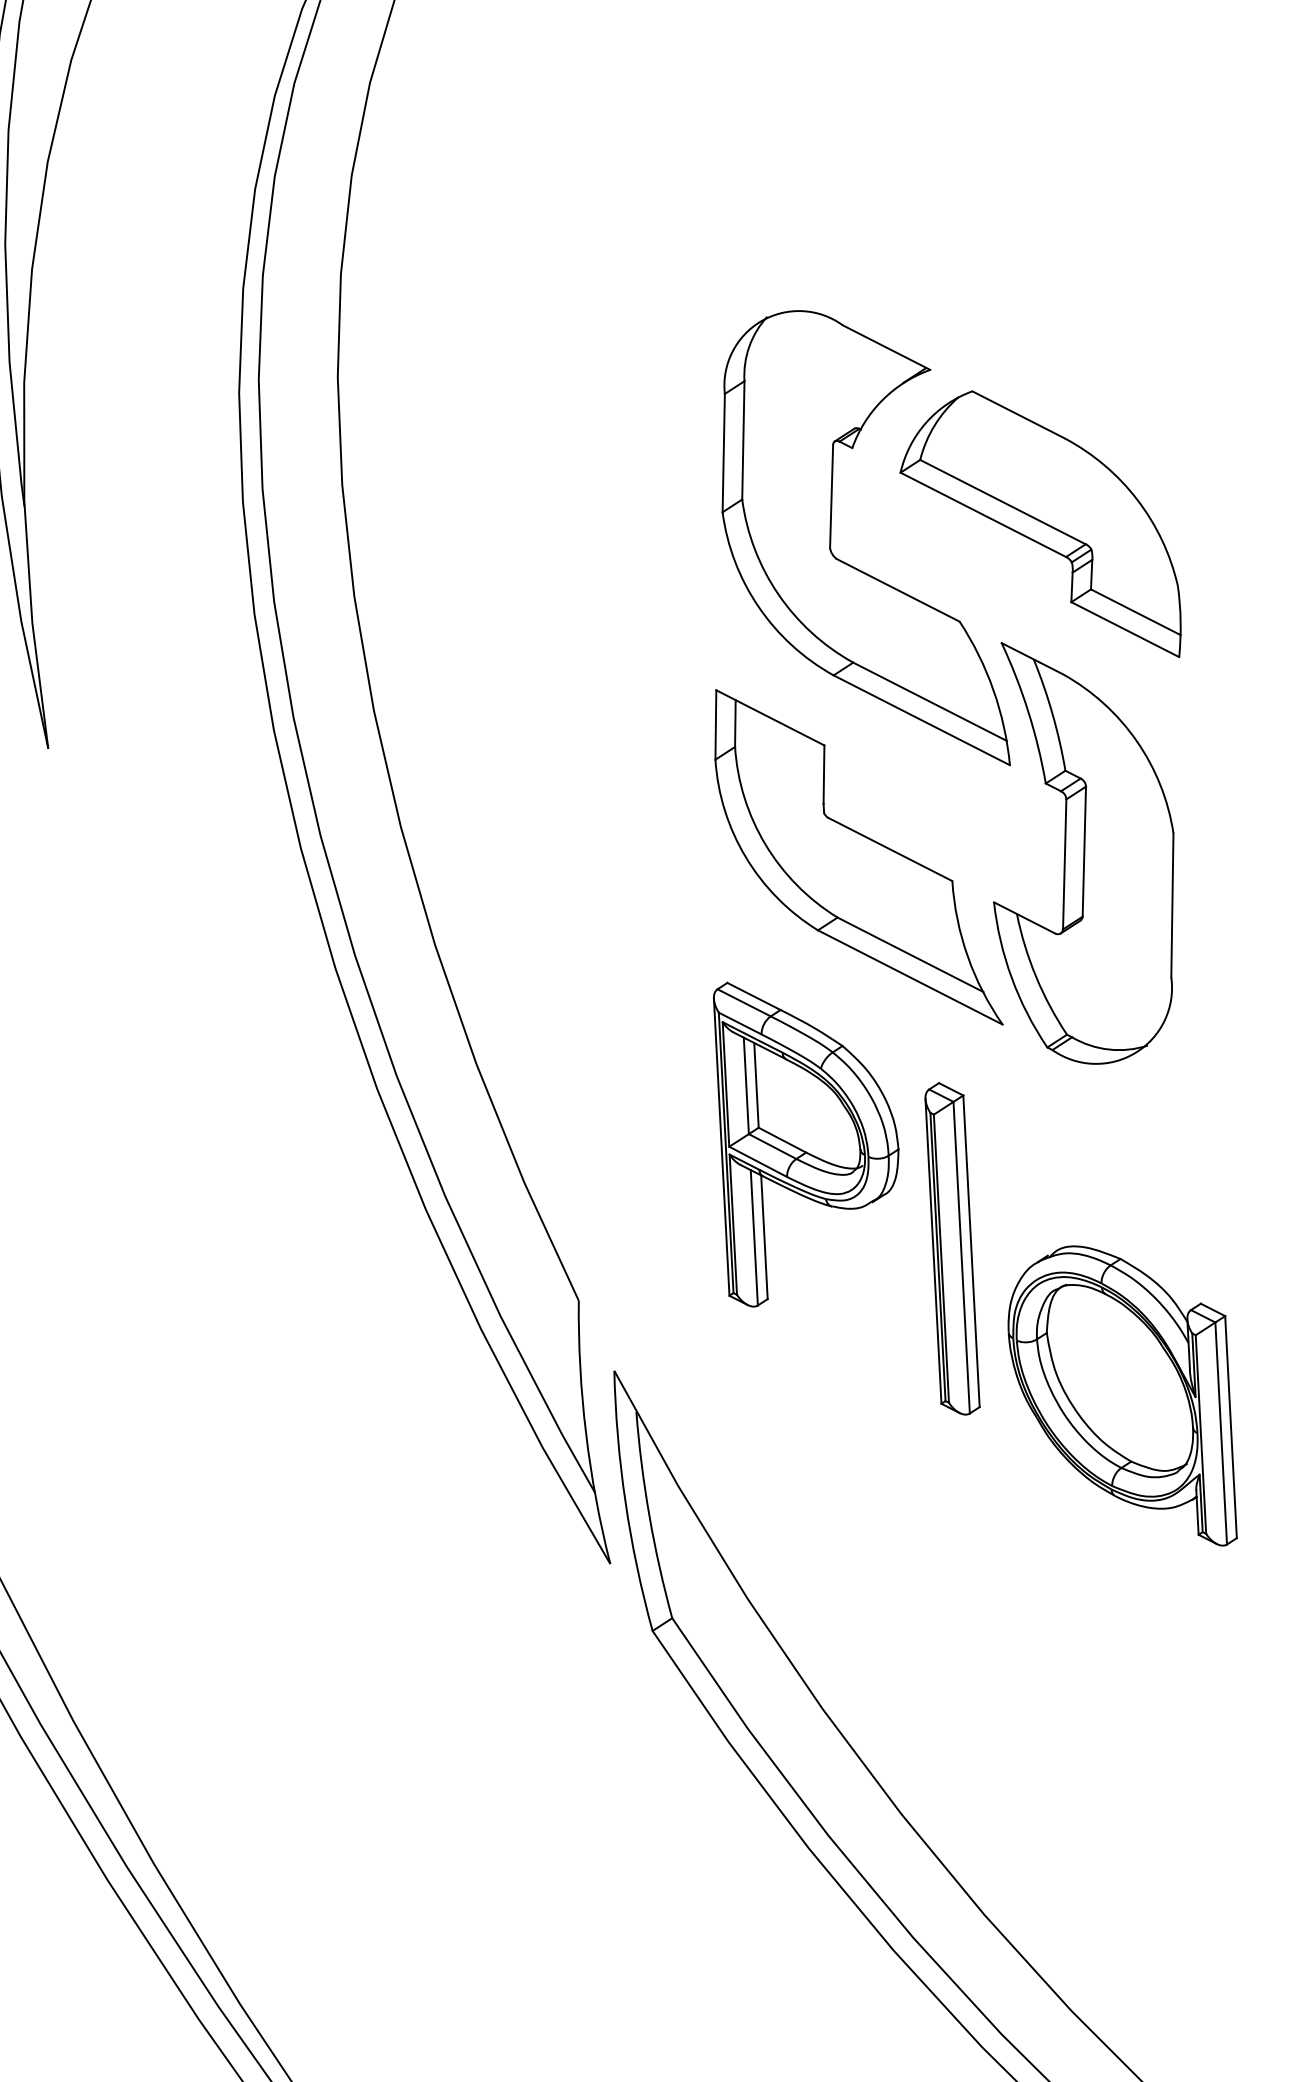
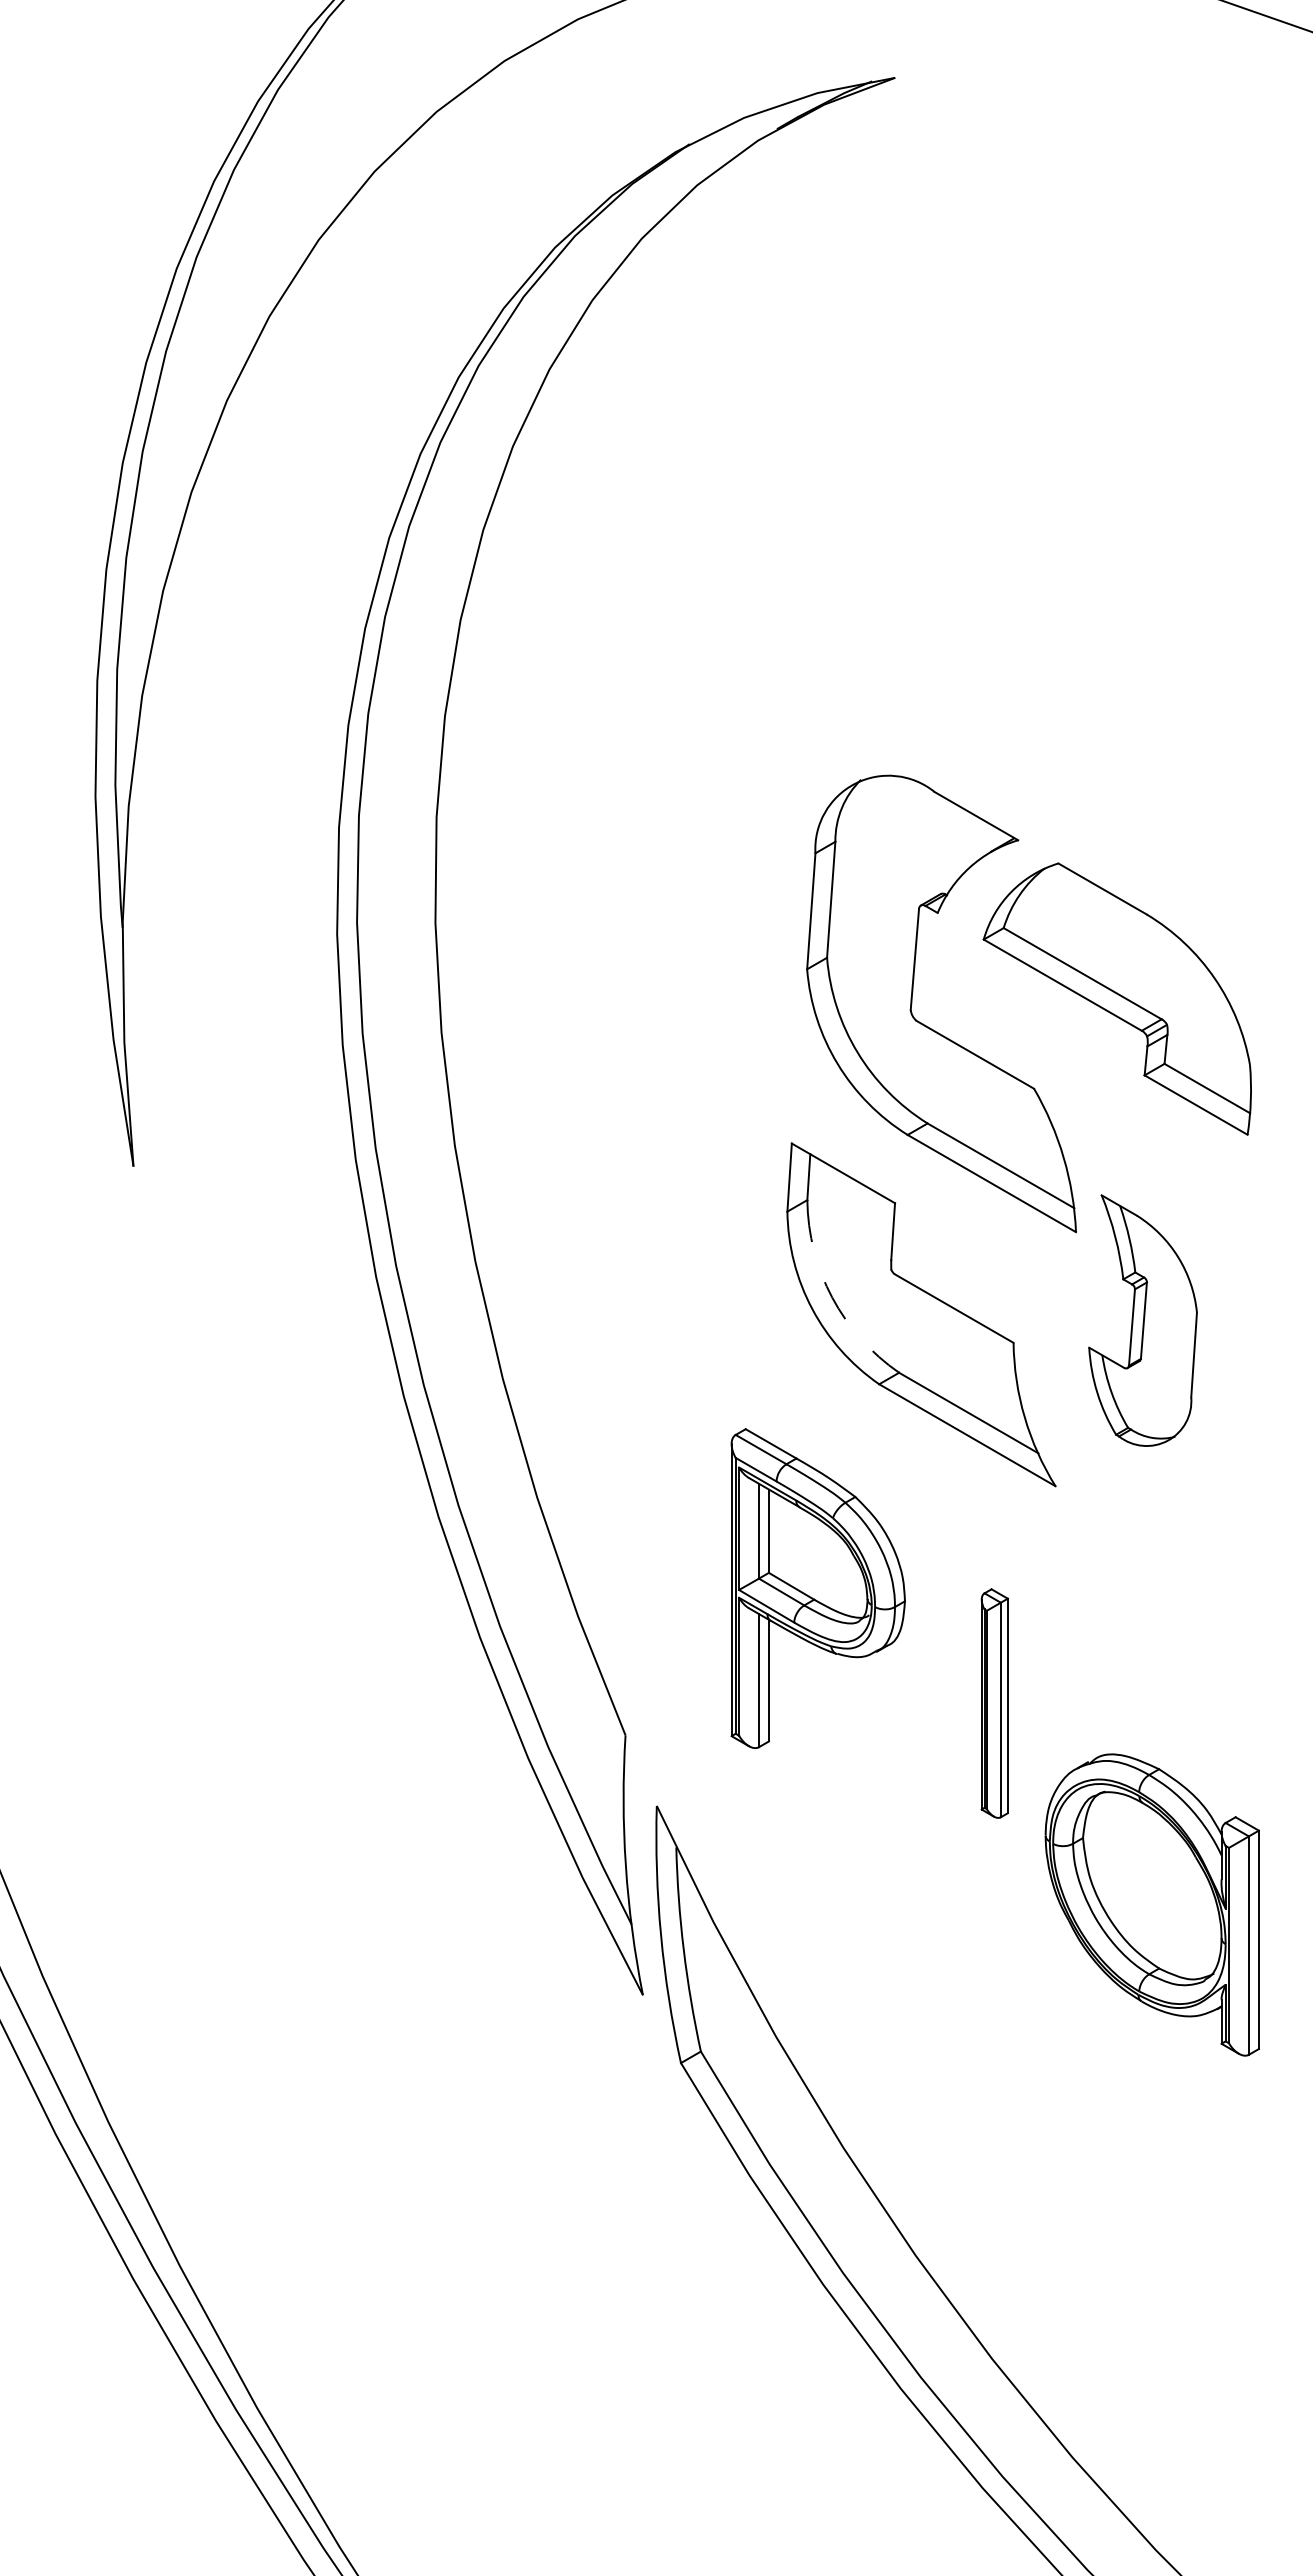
arc: (765, 844) -> (832, 1297), solid -> dashed
part: (1082, 851) -> (1142, 1320), size x0.6
part: (808, 1141) -> (817, 1588), moved
part: (952, 1248) -> (994, 1703), size x0.7
part: (1119, 1396) -> (1151, 1904), moved

